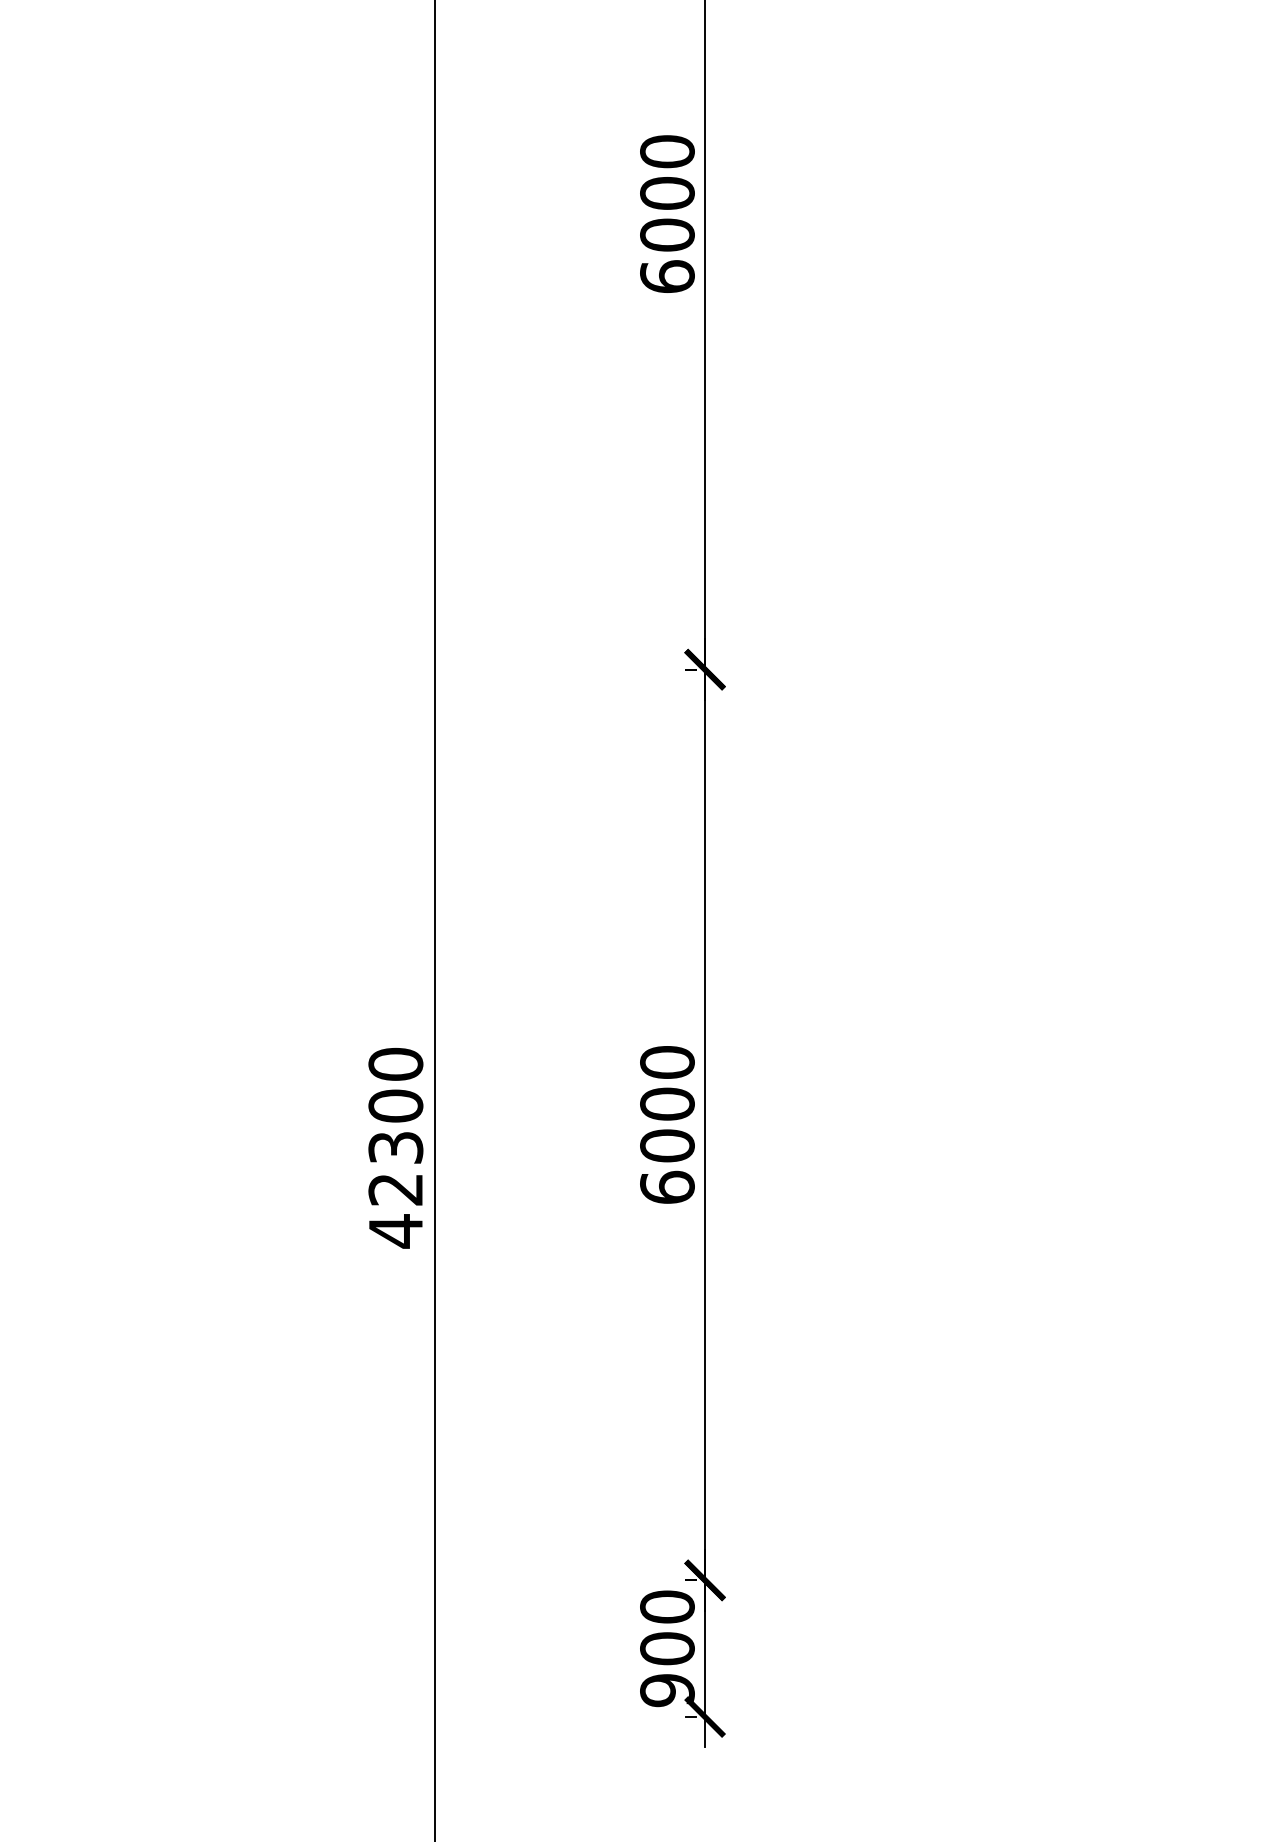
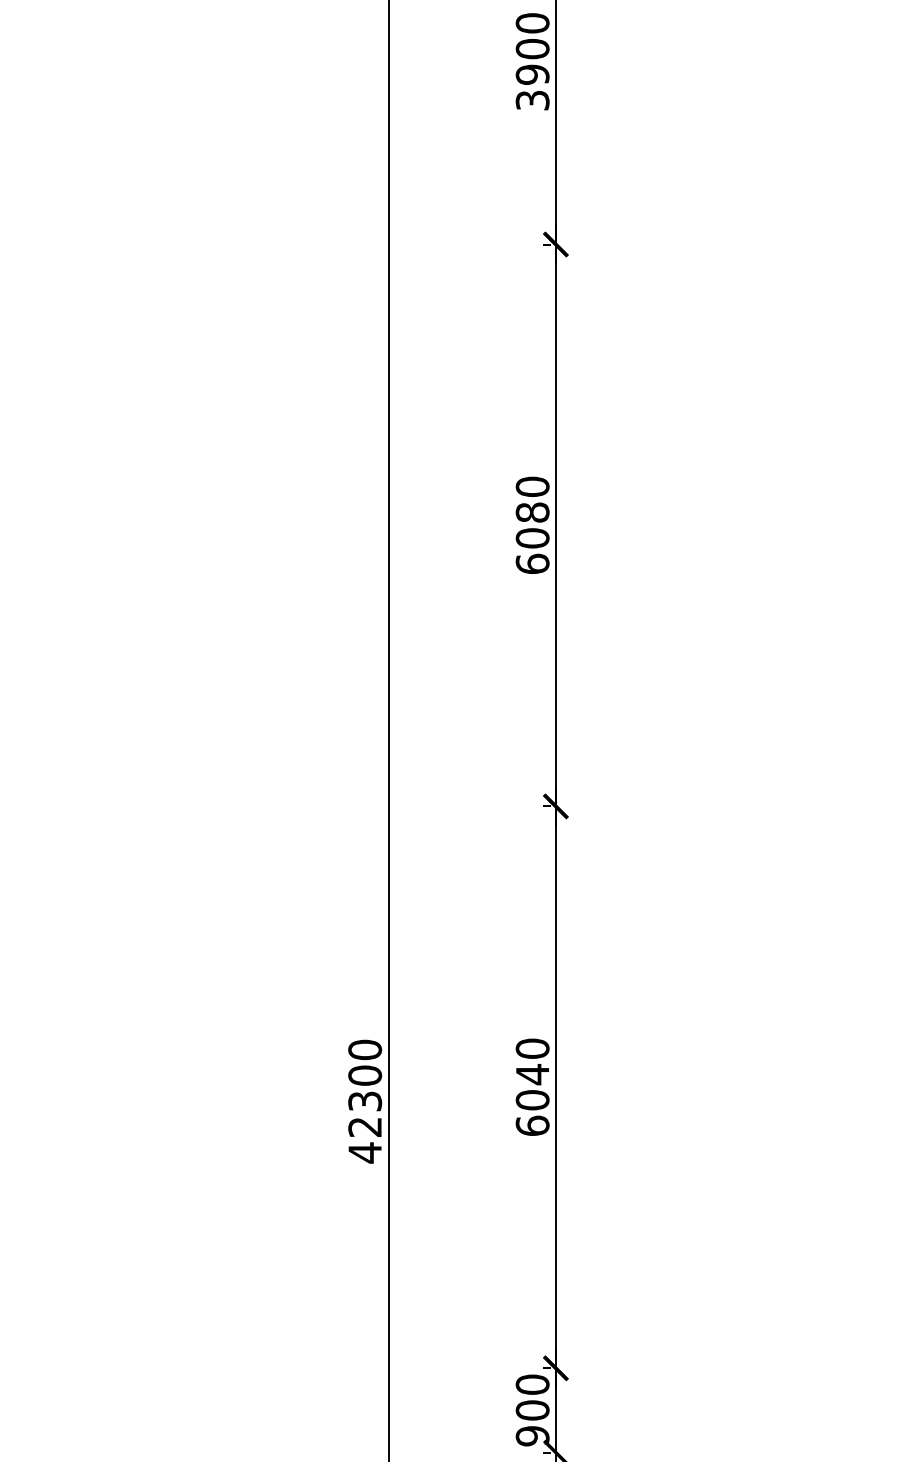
text: (667, 193) -> (532, 512), 6000 -> 6080
text: (667, 1104) -> (532, 1074), 6000 -> 6040

